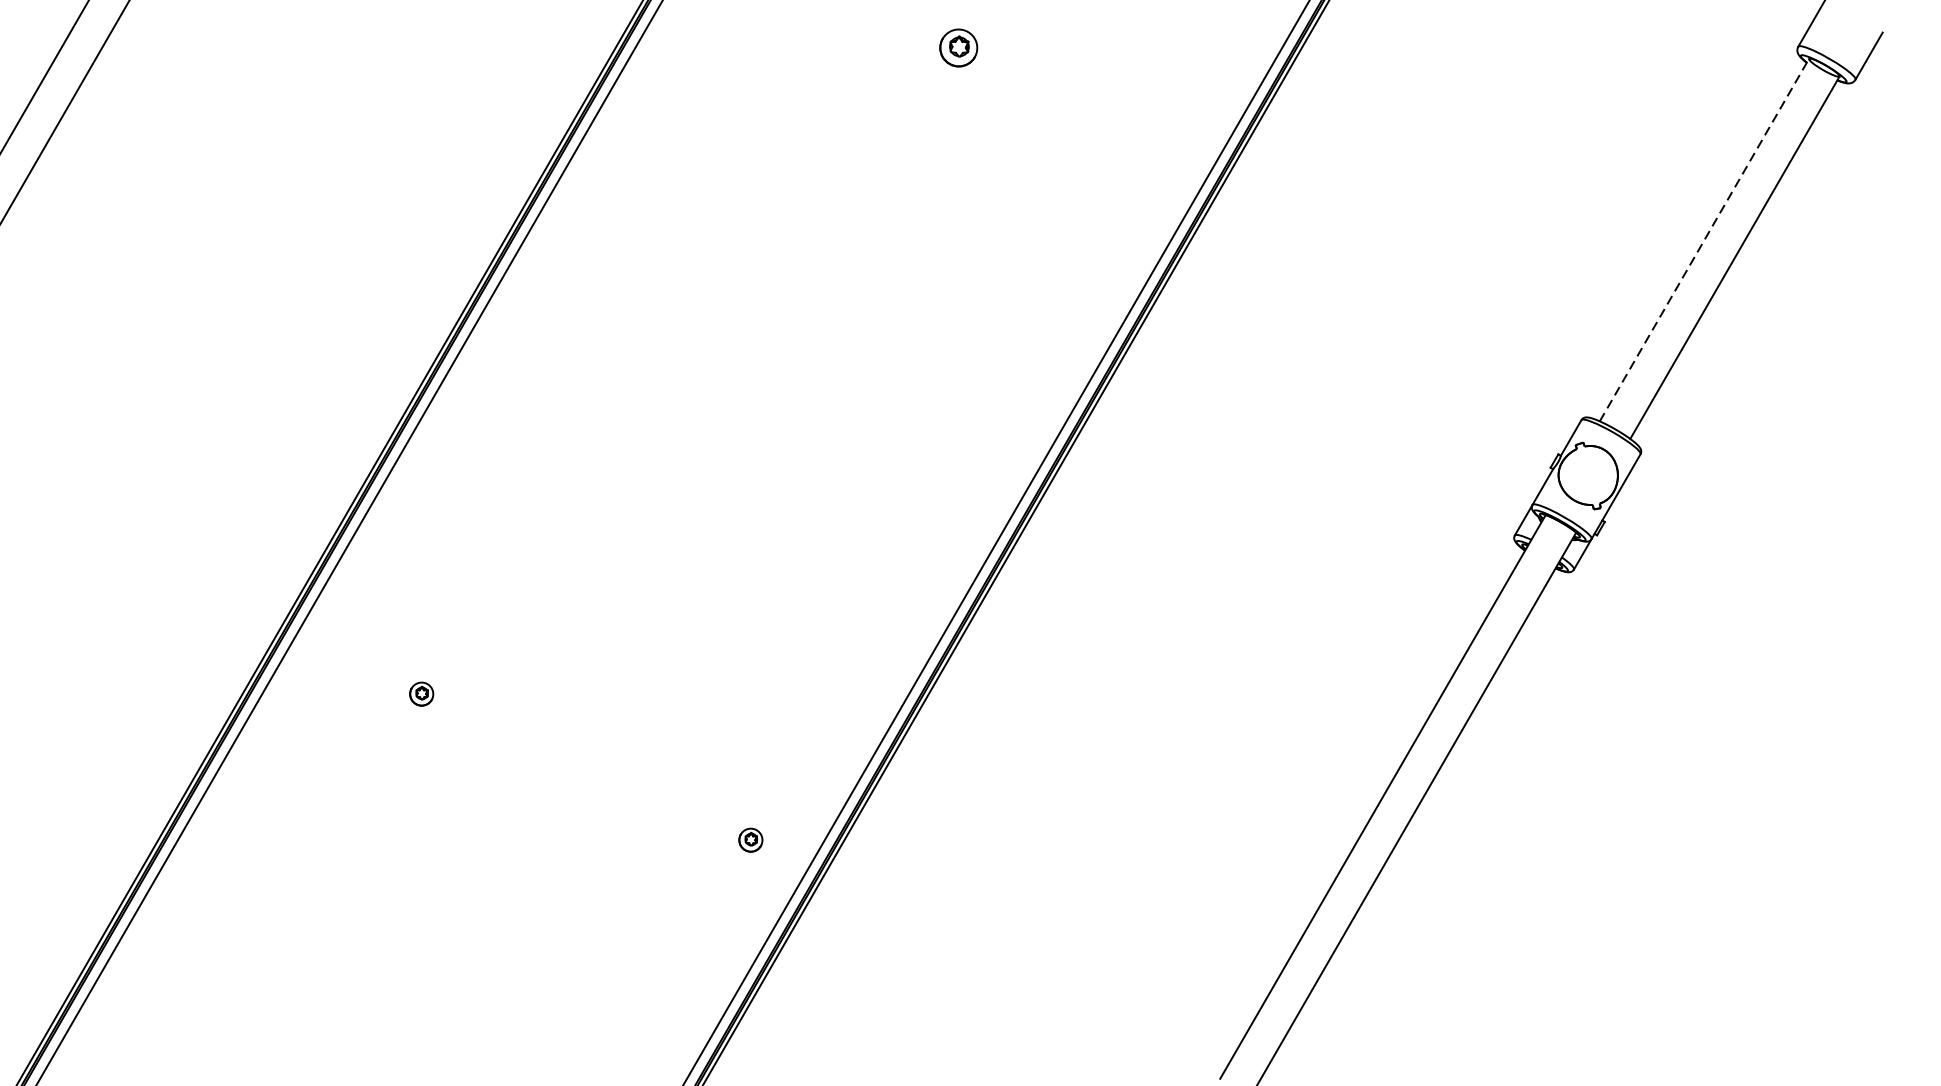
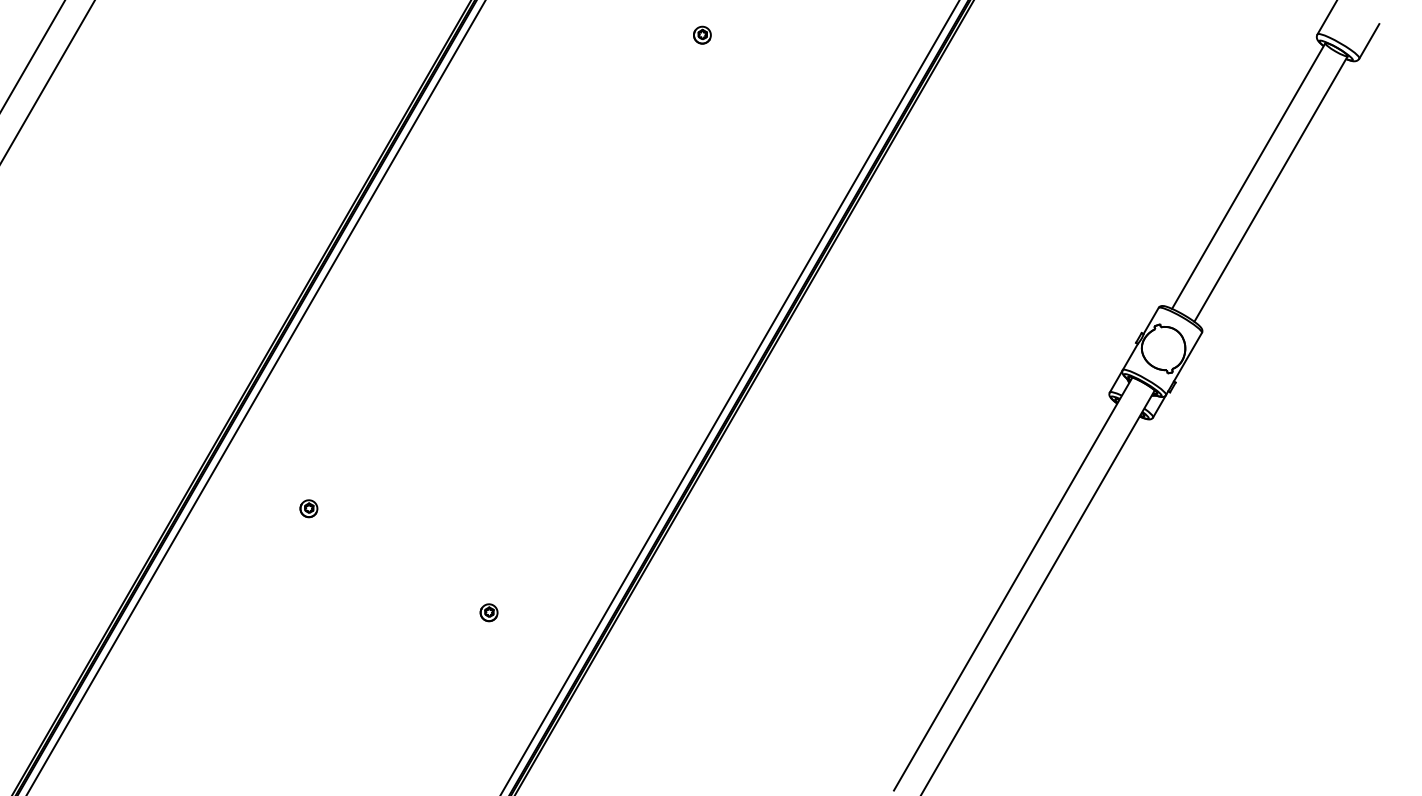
part: (958, 46) -> (702, 34), size x0.62
line: (1704, 239) -> (1248, 175), dashed -> solid
part: (750, 839) -> (488, 612), moved

